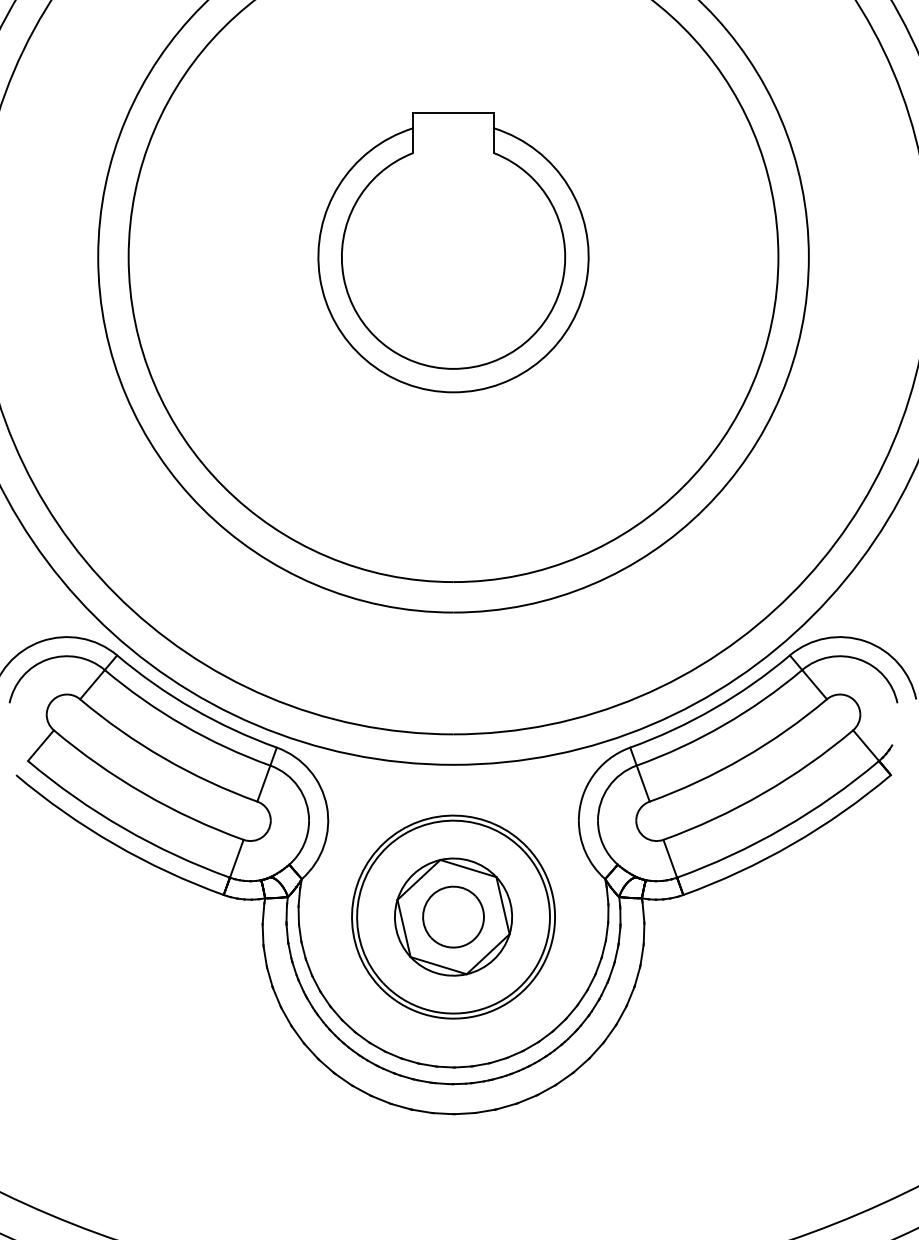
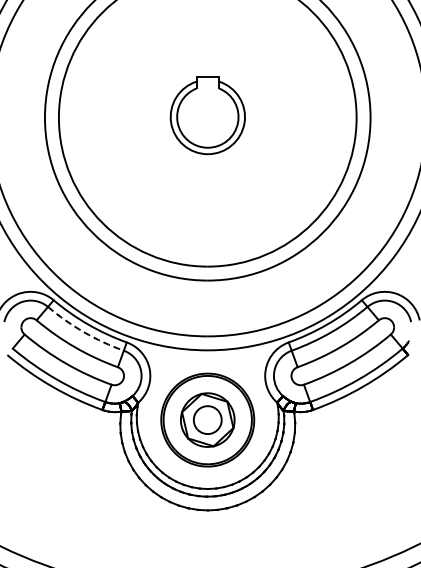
part: (452, 252) -> (207, 115), size x0.6
arc: (182, 725) -> (83, 332), solid -> dashed

